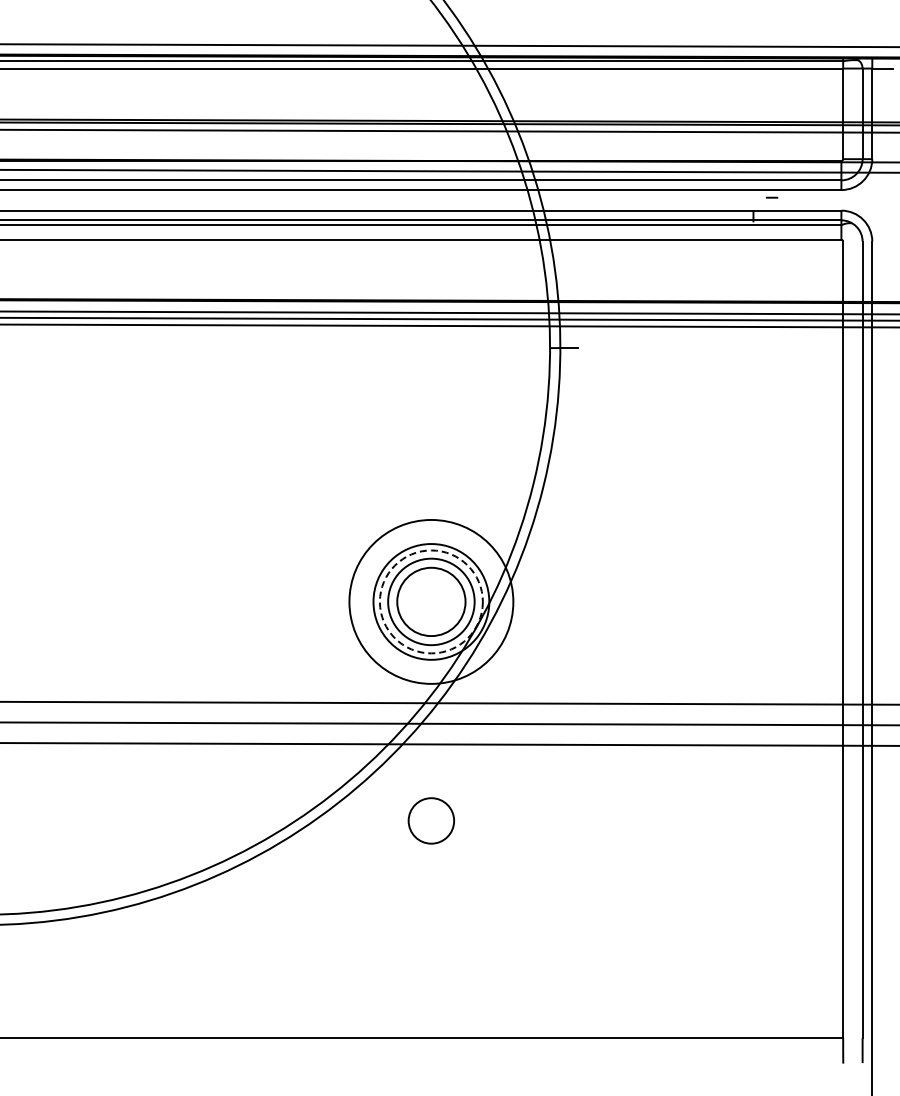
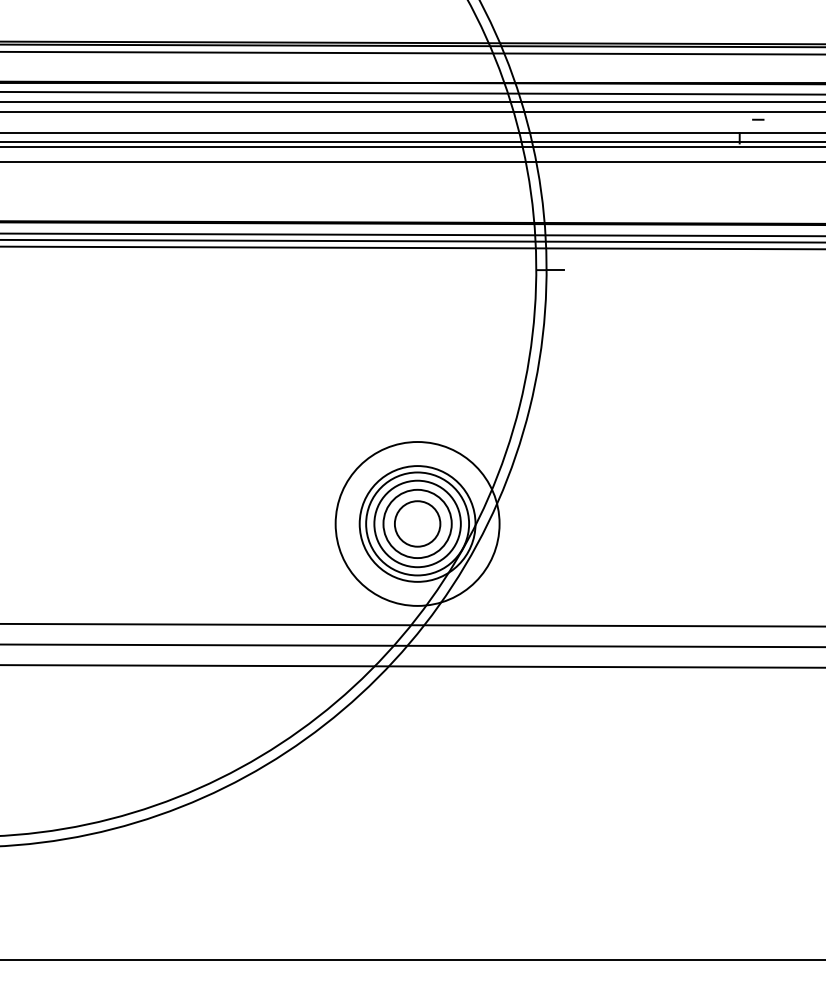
circle: (430, 601) -> (416, 523), dashed -> solid
circle: (430, 820) -> (416, 523), moved

